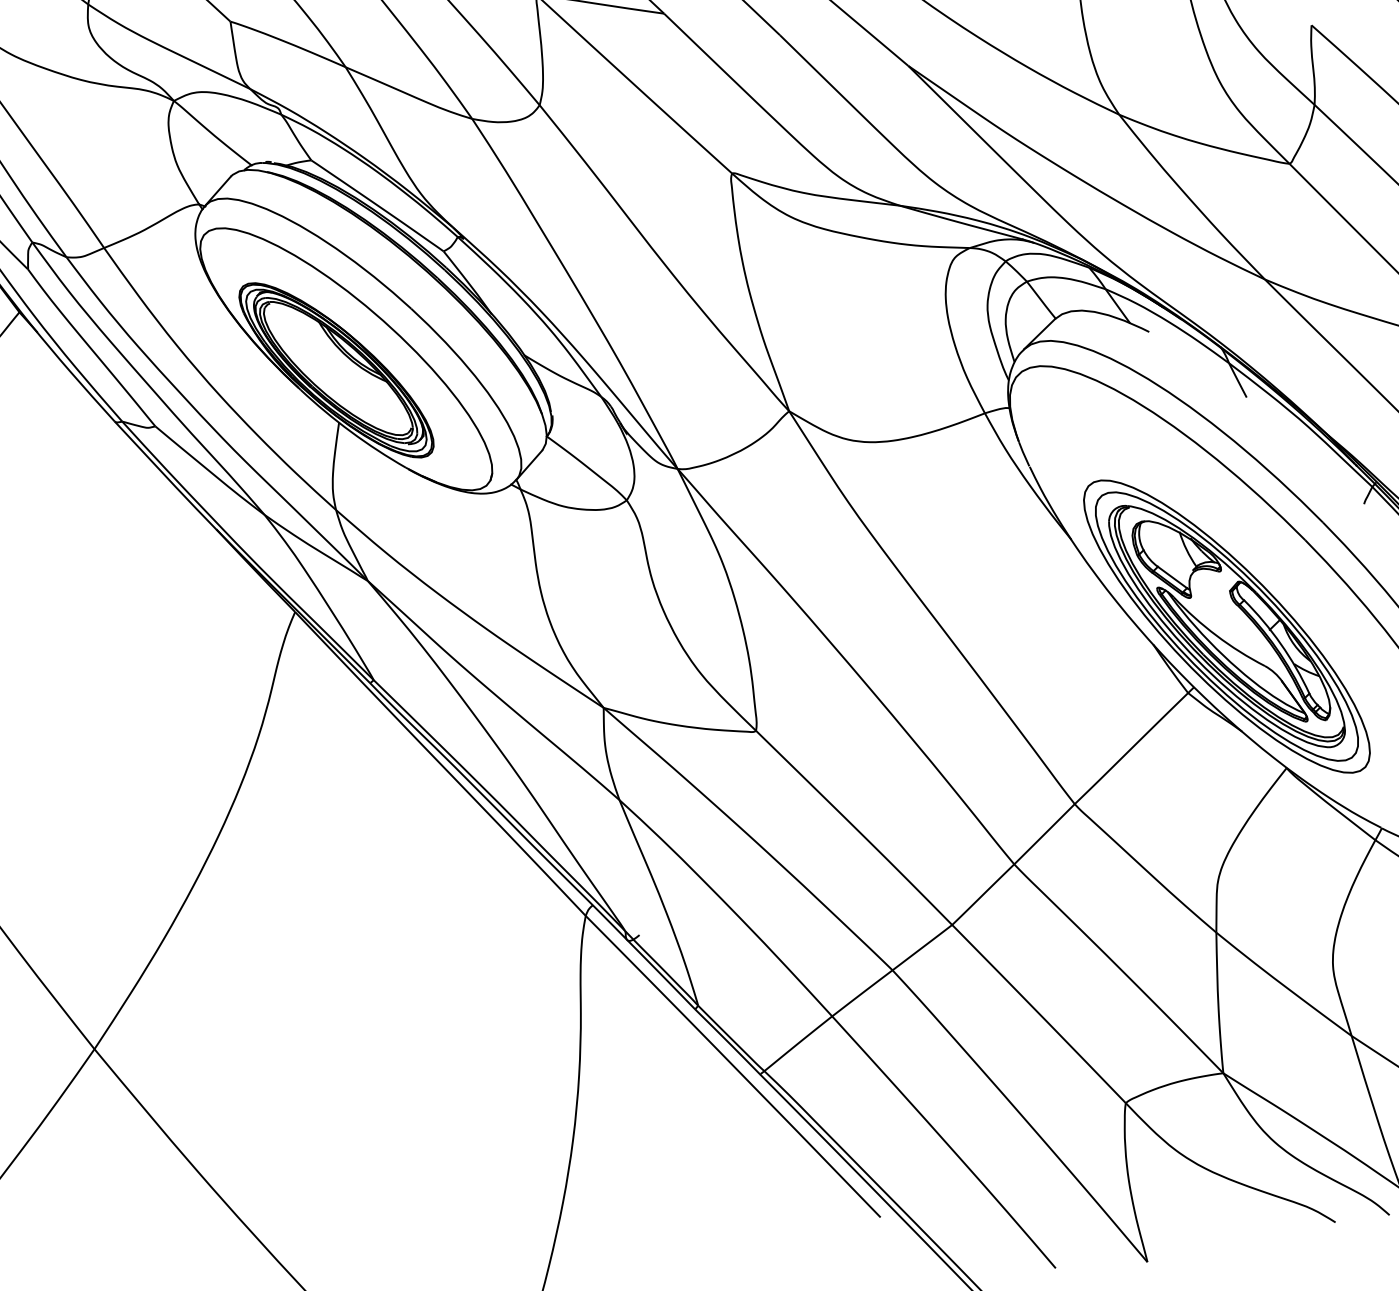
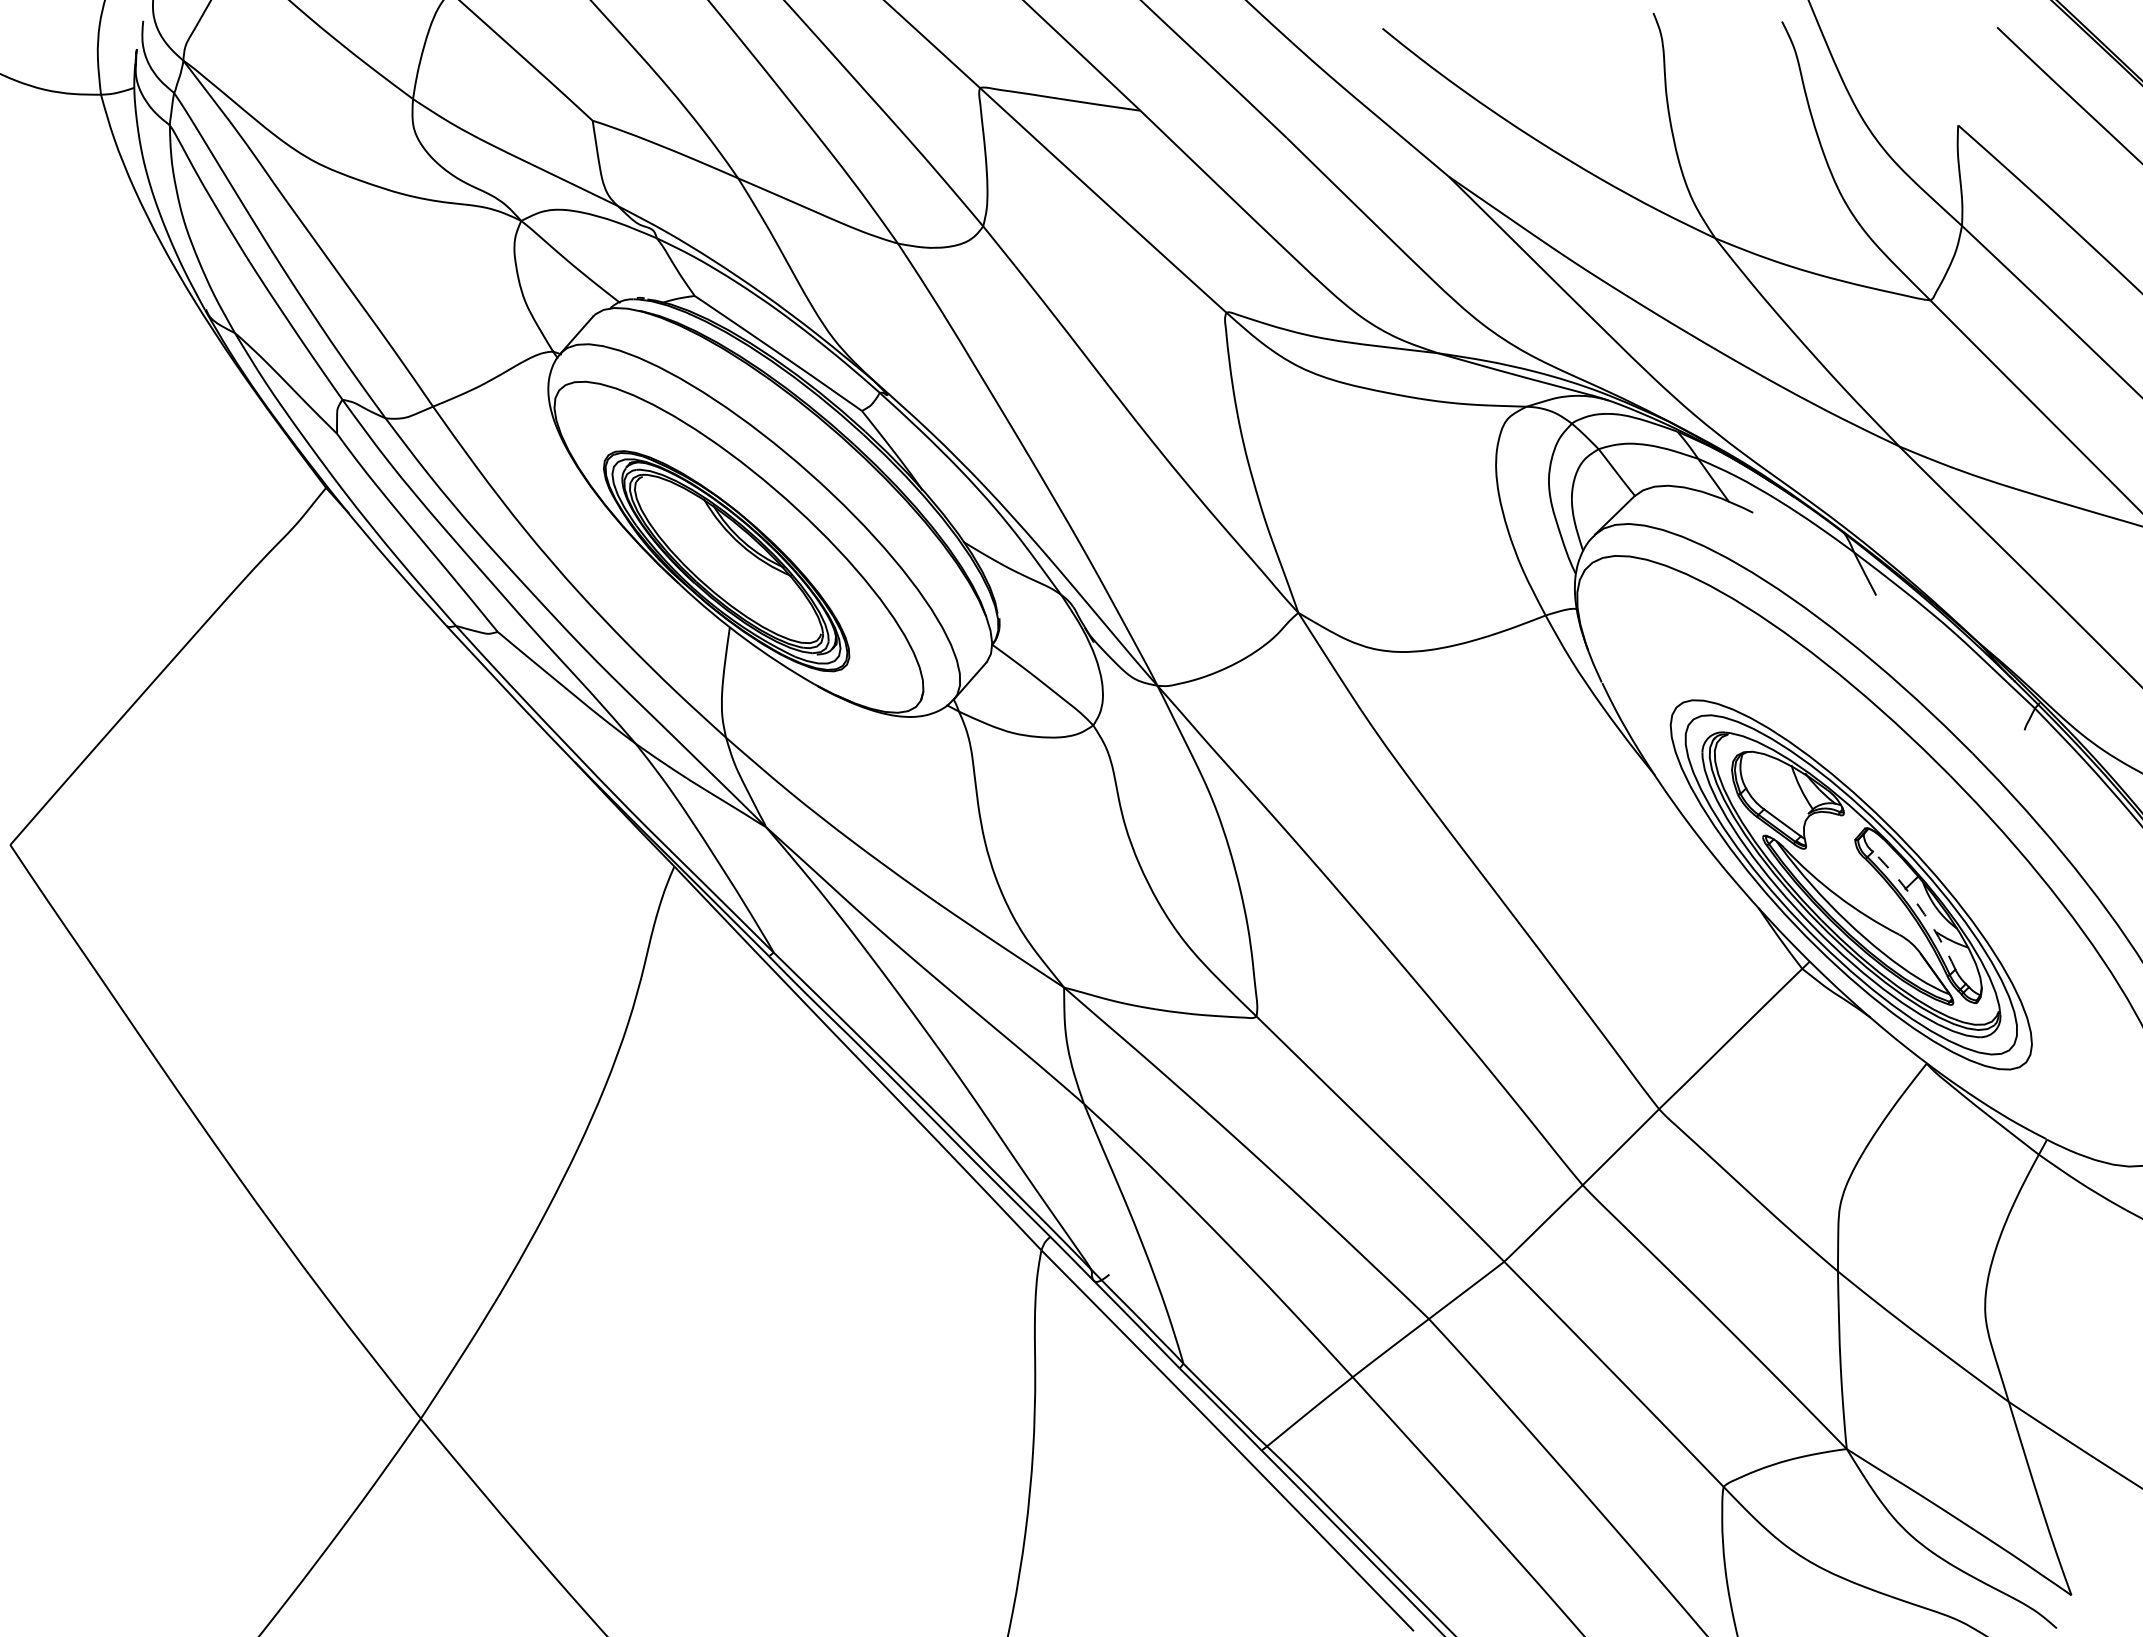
arc: (1280, 644) -> (1919, 907), solid -> dashed

